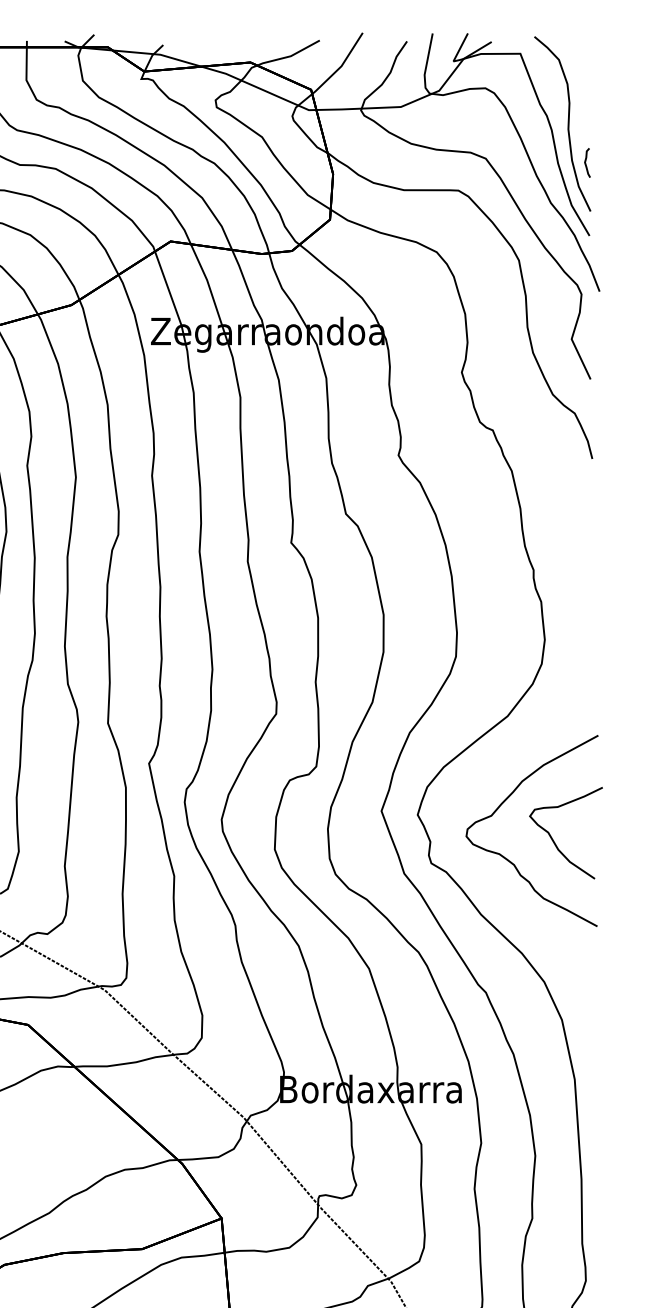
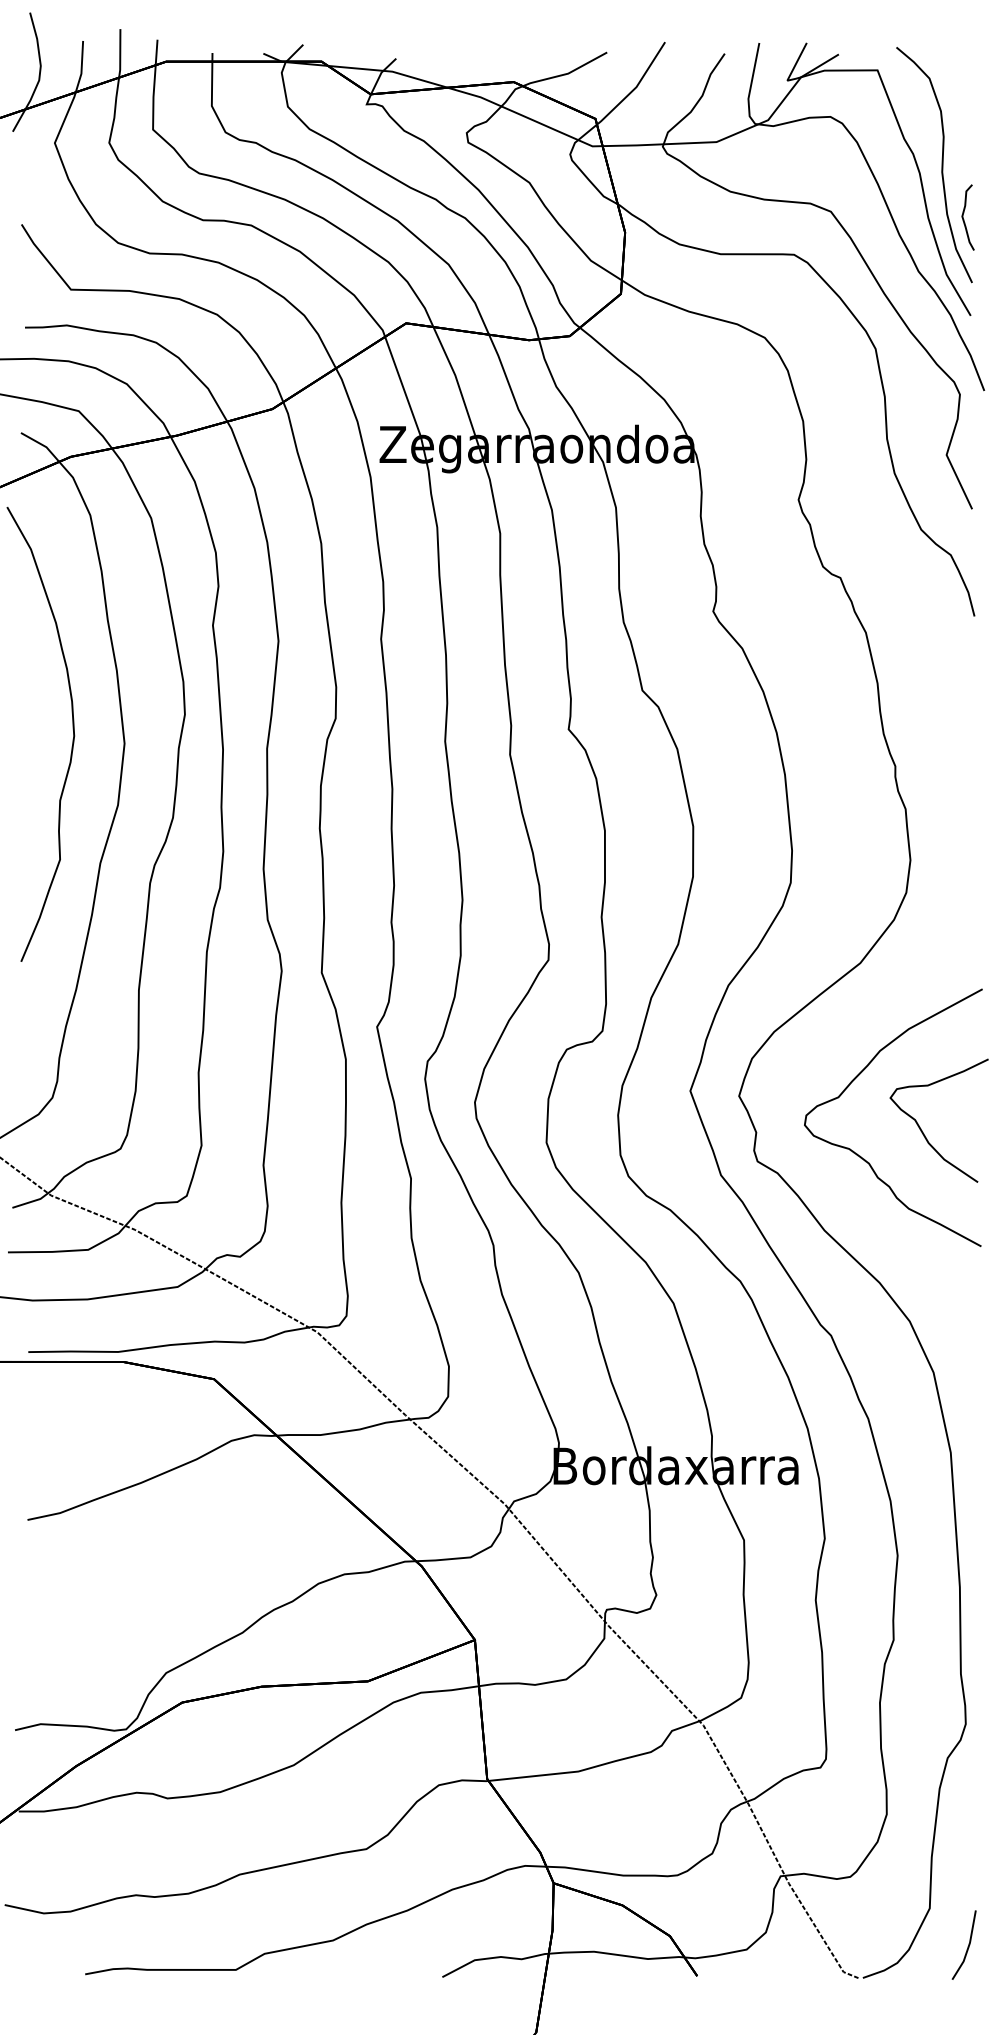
part: (587, 162) -> (967, 217), size x1.67

